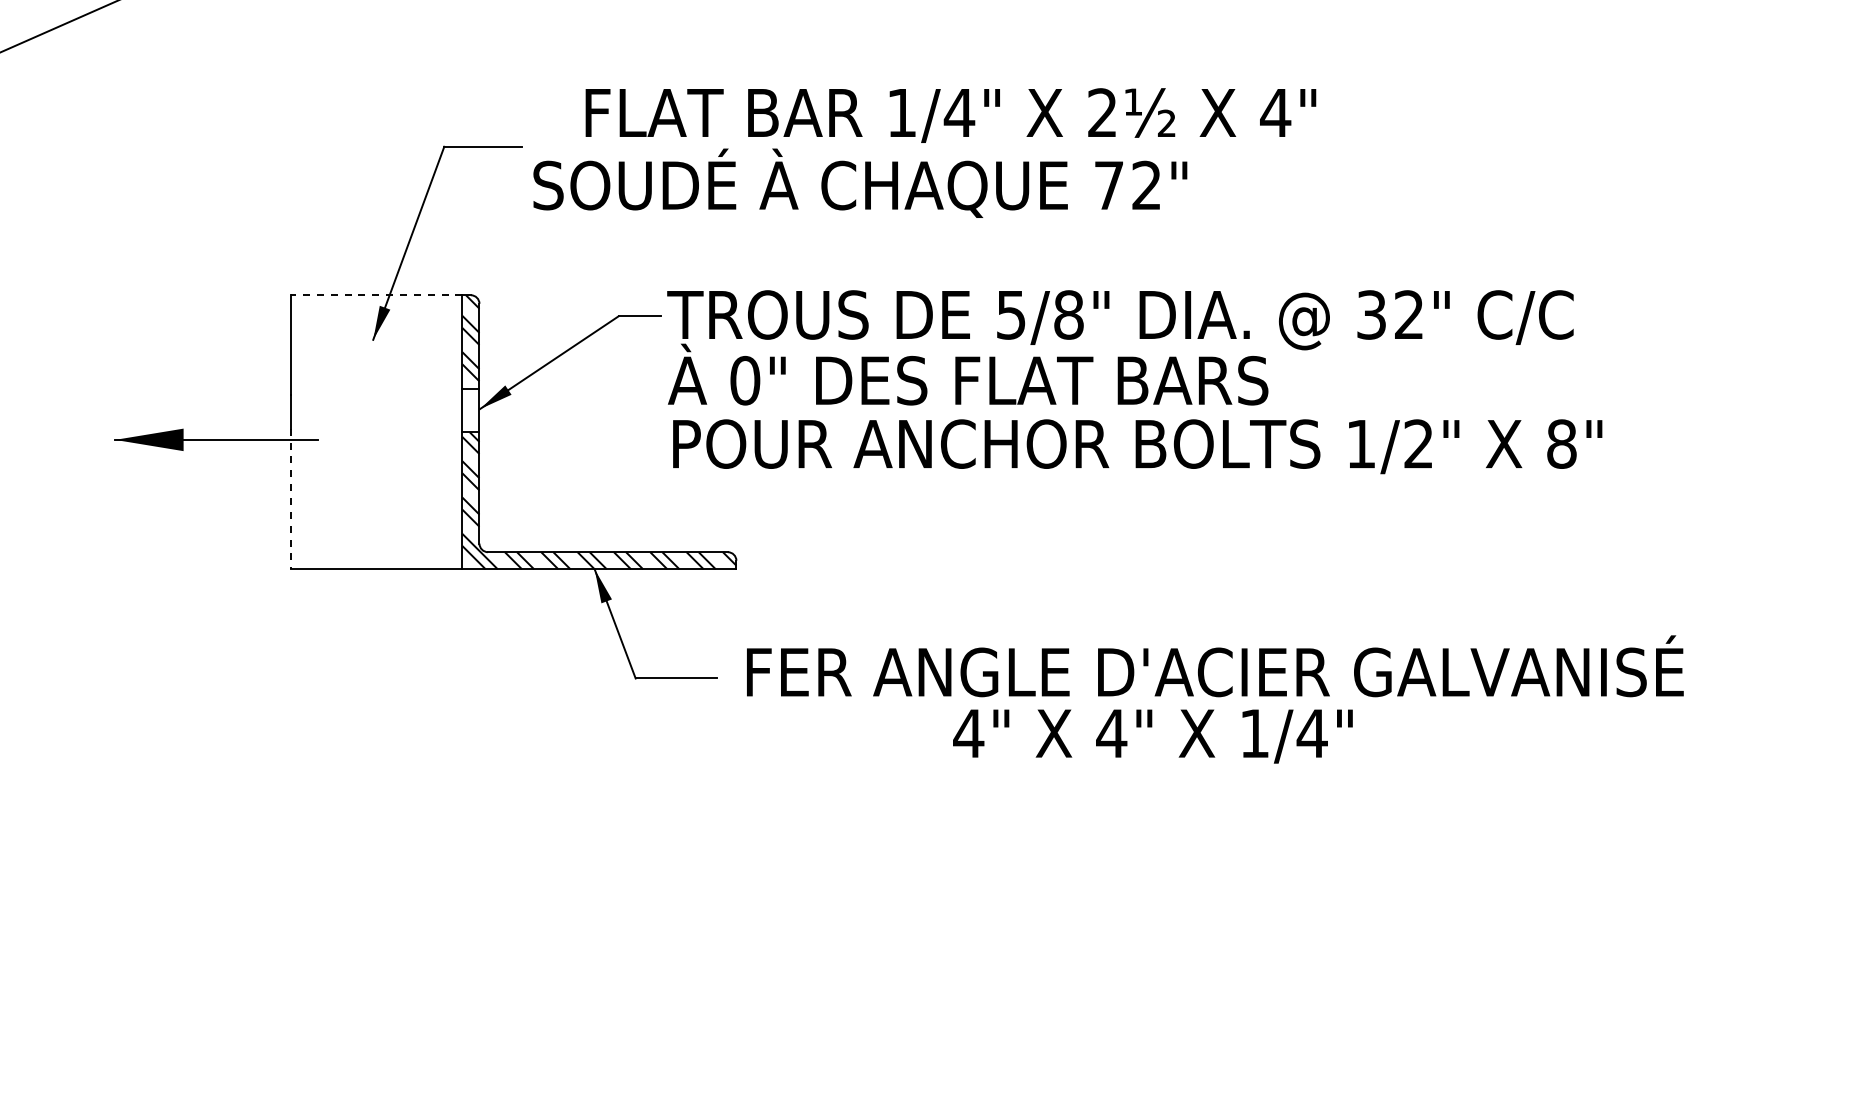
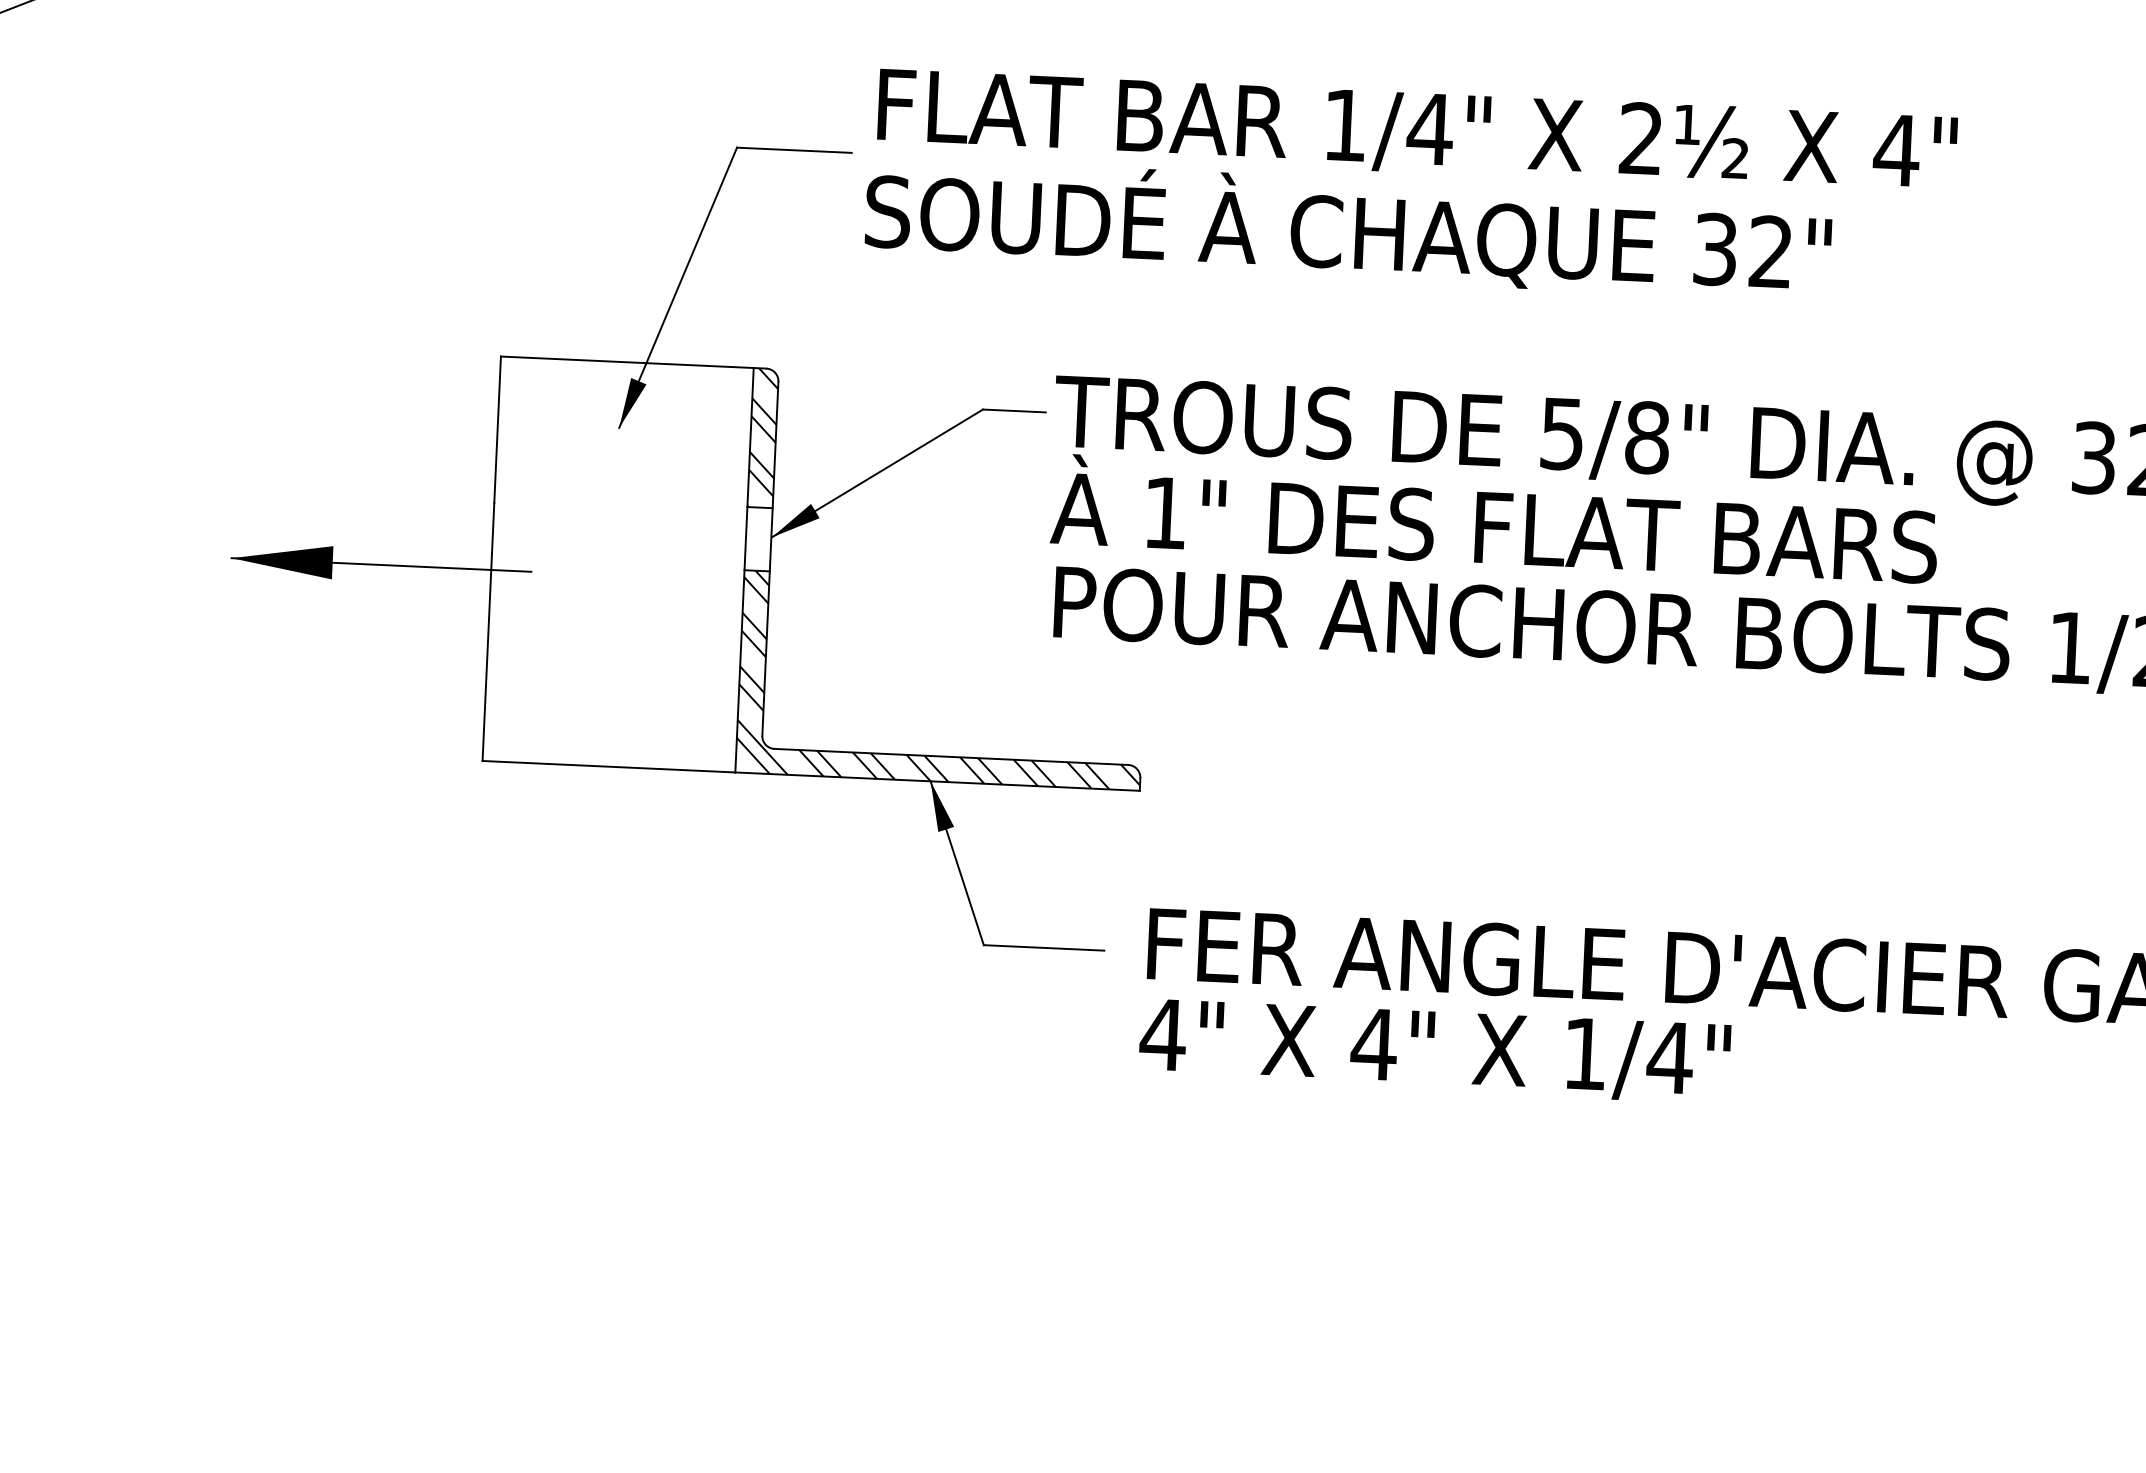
text: (950, 115) -> (1416, 132), moved
text: (1109, 185) -> (1716, 249), 72" -> 32"
line: (376, 295) -> (627, 362), dashed -> solid
text: (745, 380) -> (1165, 512), 0" -> 1"
line: (291, 499) -> (487, 657), dashed -> solid
text: (1152, 736) -> (1434, 1051), moved

